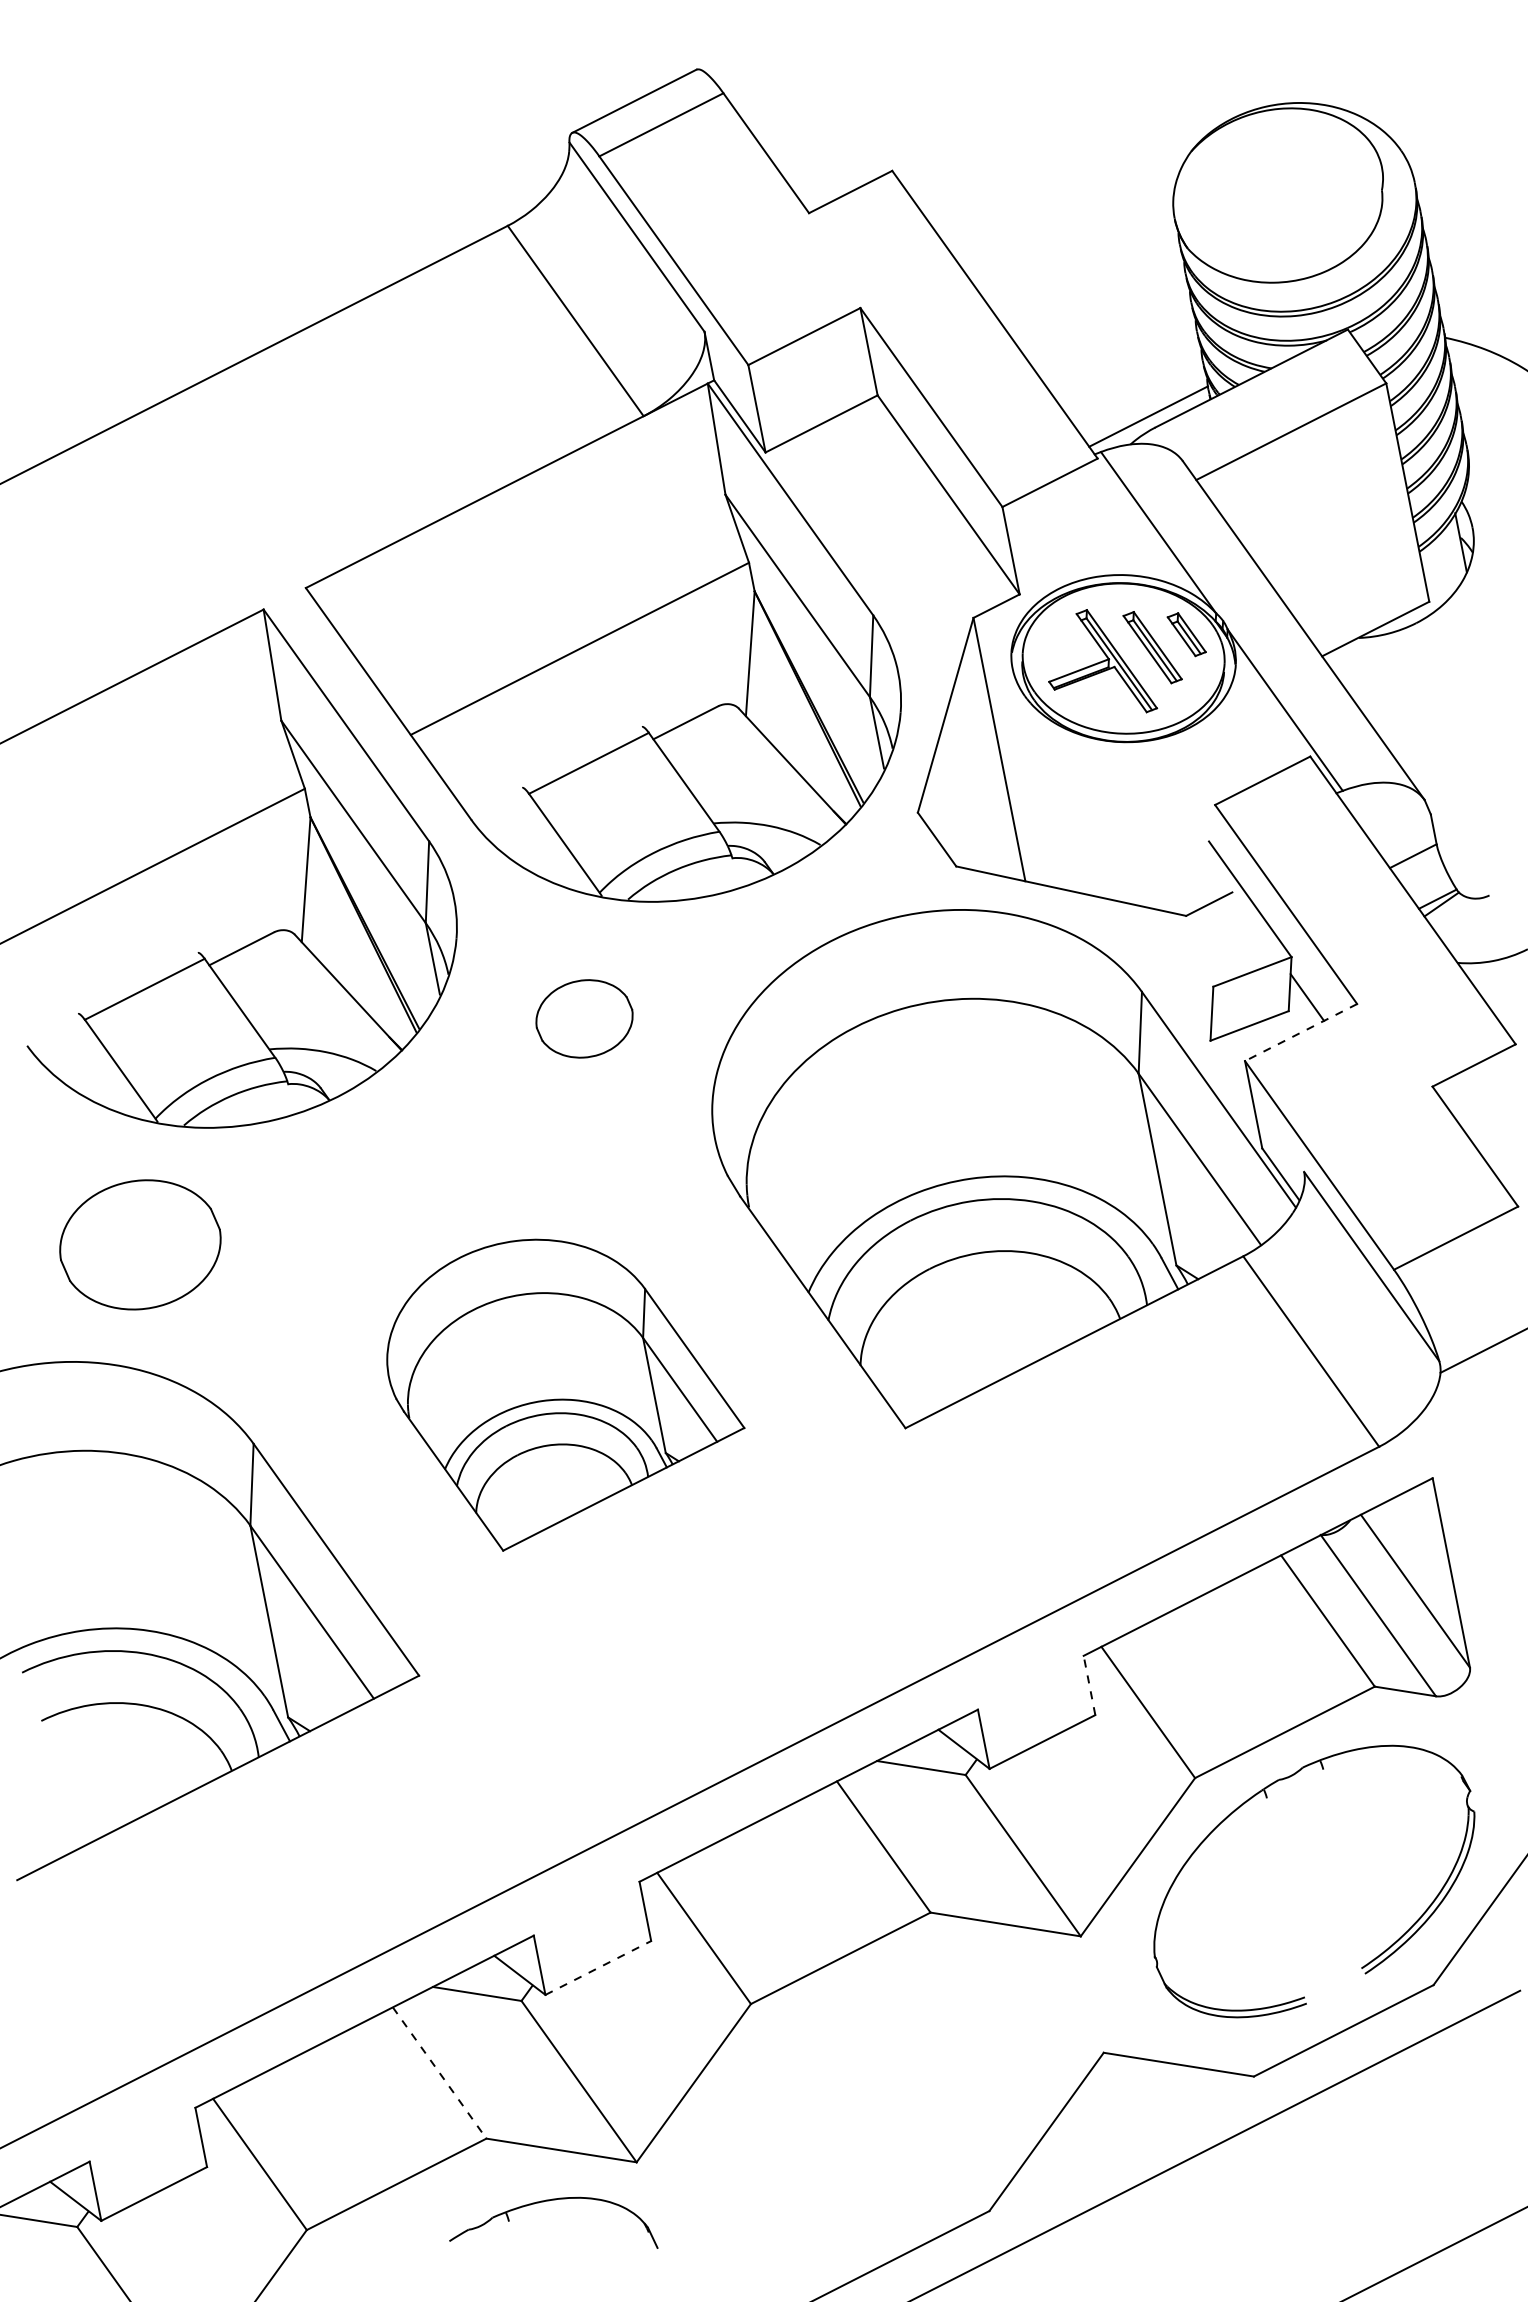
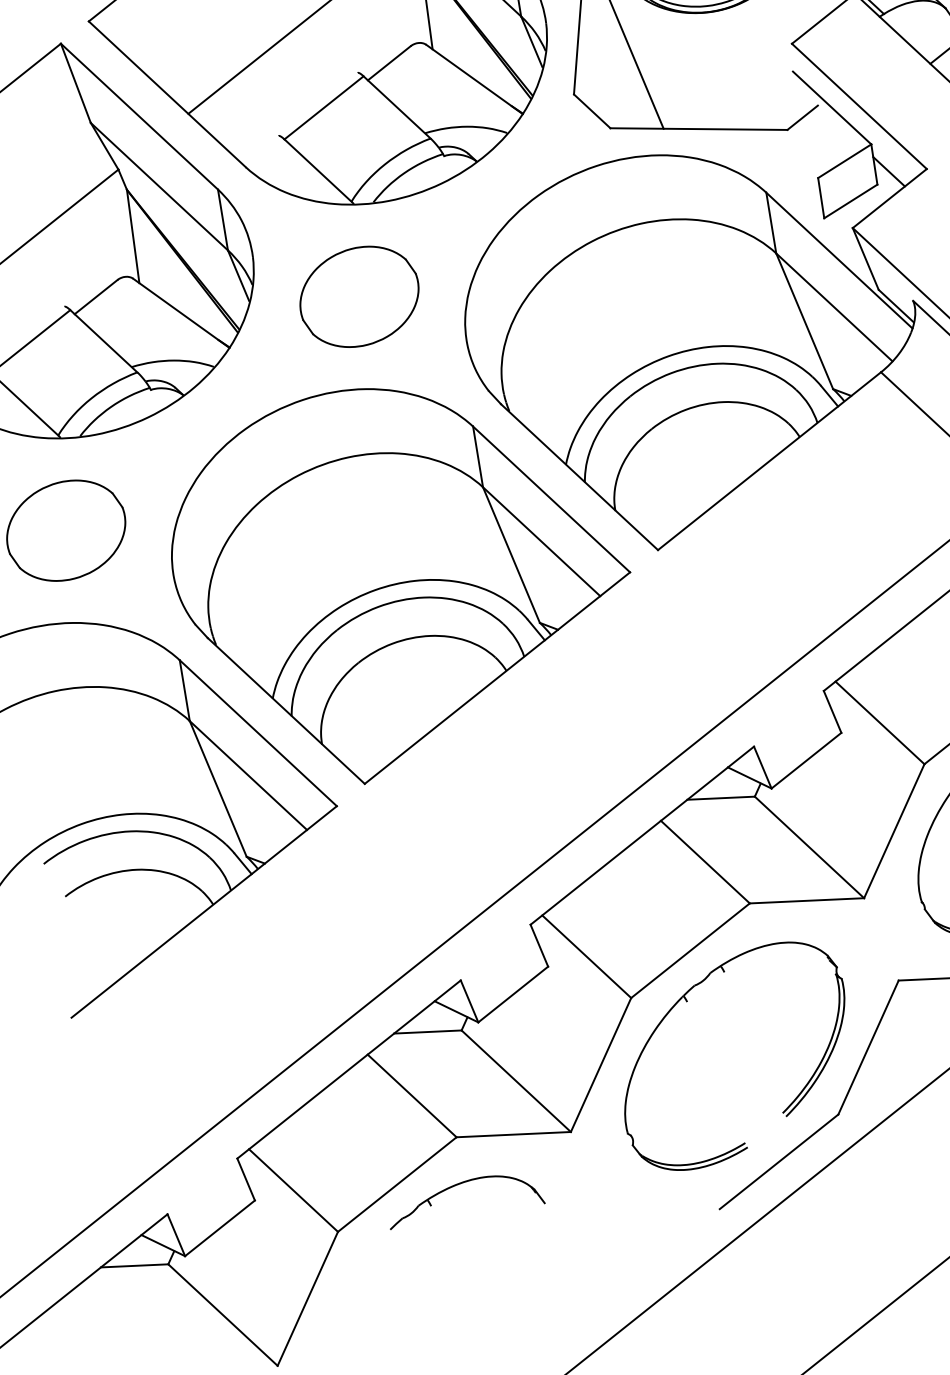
part: (584, 1018) -> (359, 296), size x1.67
line: (1301, 1032) -> (890, 198), dashed -> solid
part: (565, 1395) -> (402, 577), size x1.67
line: (1089, 1685) -> (832, 711), dashed -> solid
line: (598, 1967) -> (513, 994), dashed -> solid
part: (823, 2024) -> (687, 1002), added
line: (439, 2072) -> (411, 1095), dashed -> solid
part: (549, 2201) -> (458, 1185), moved

